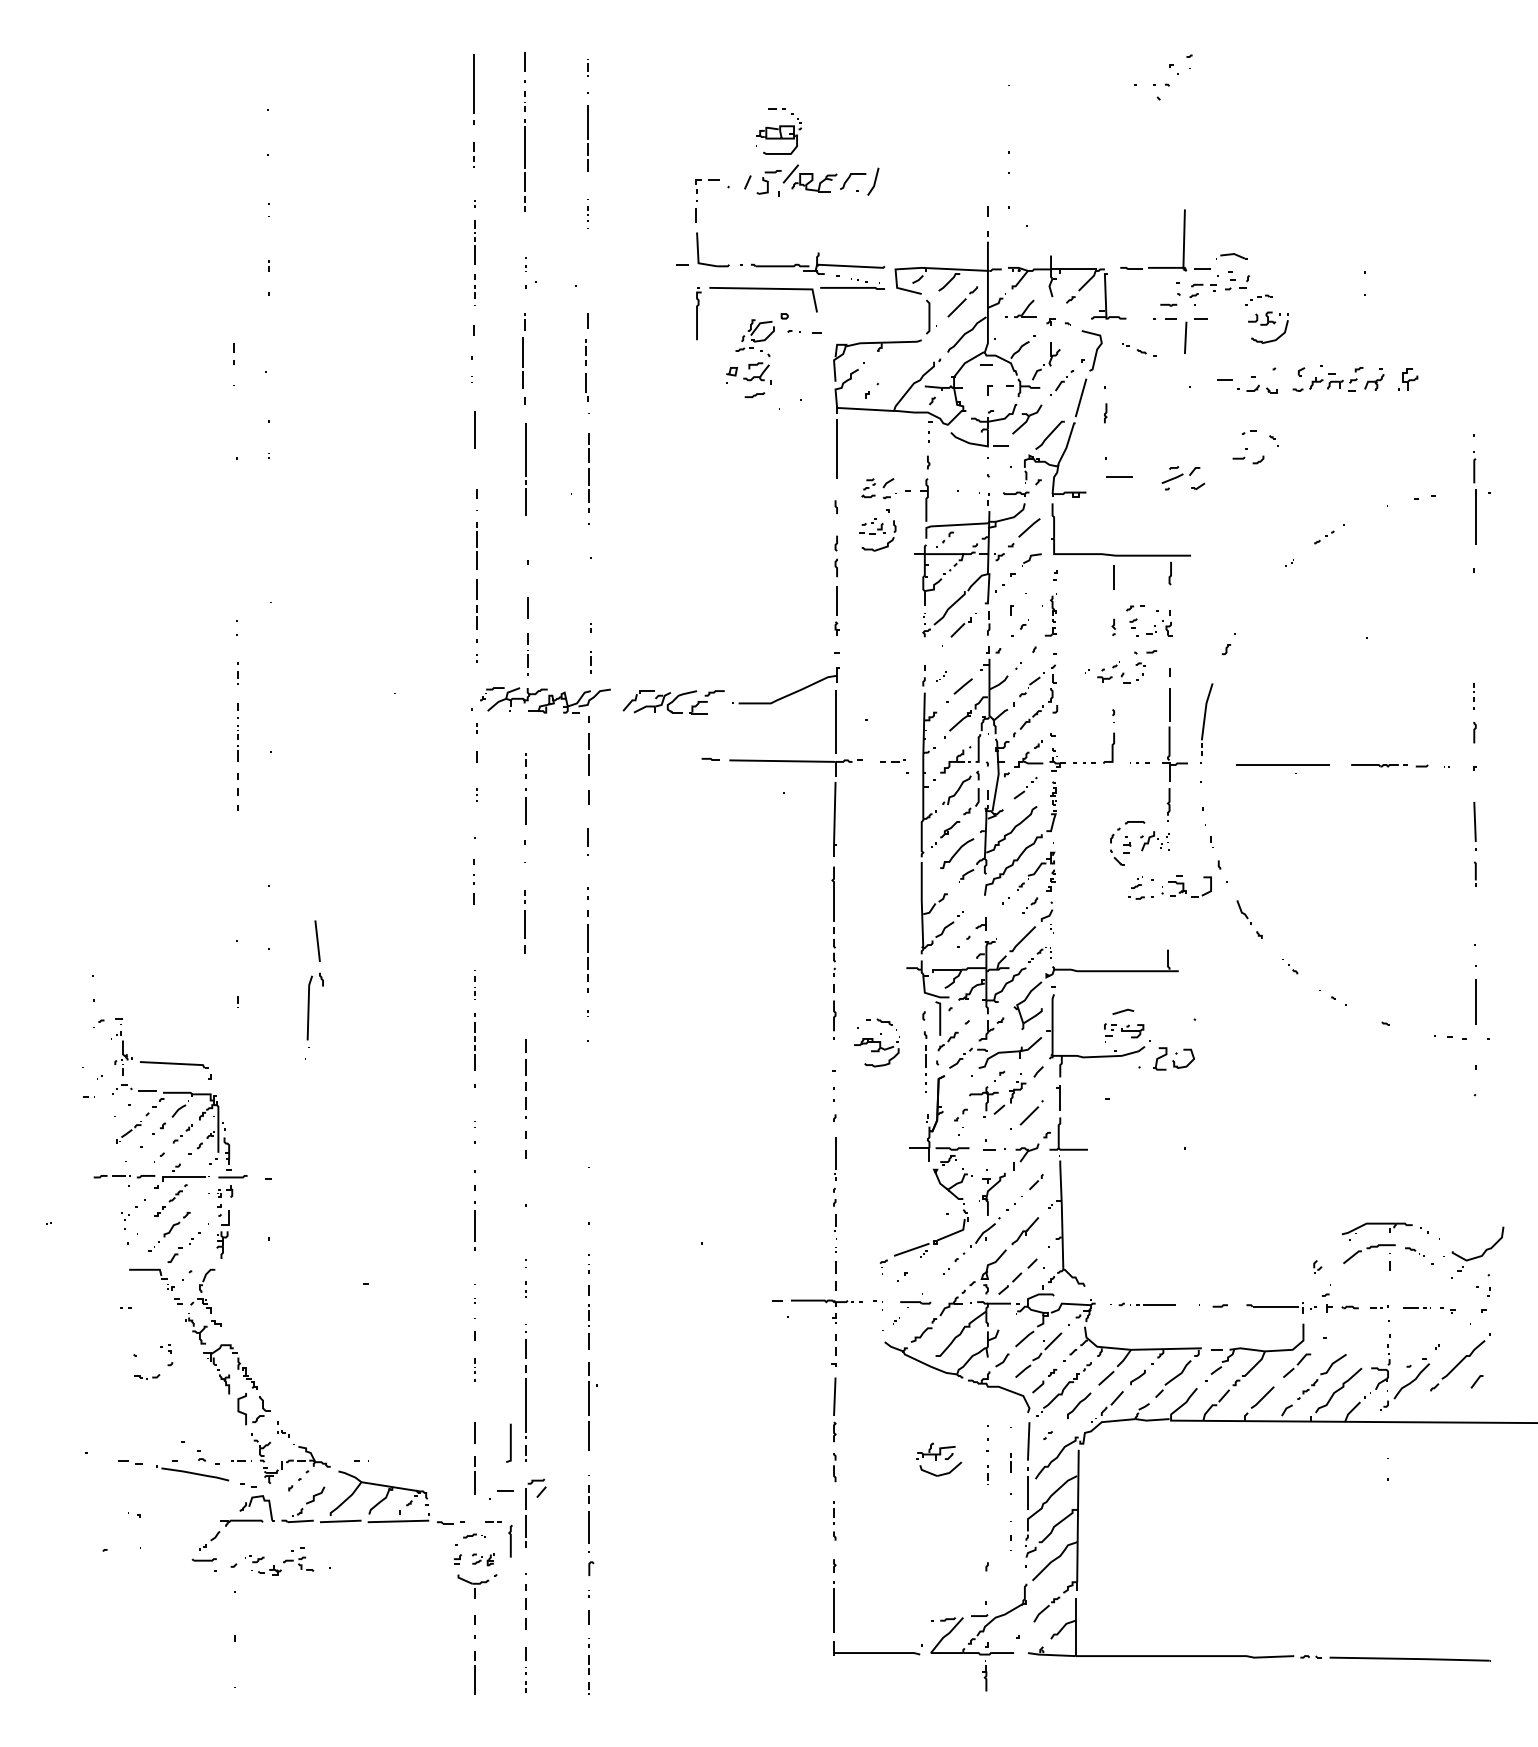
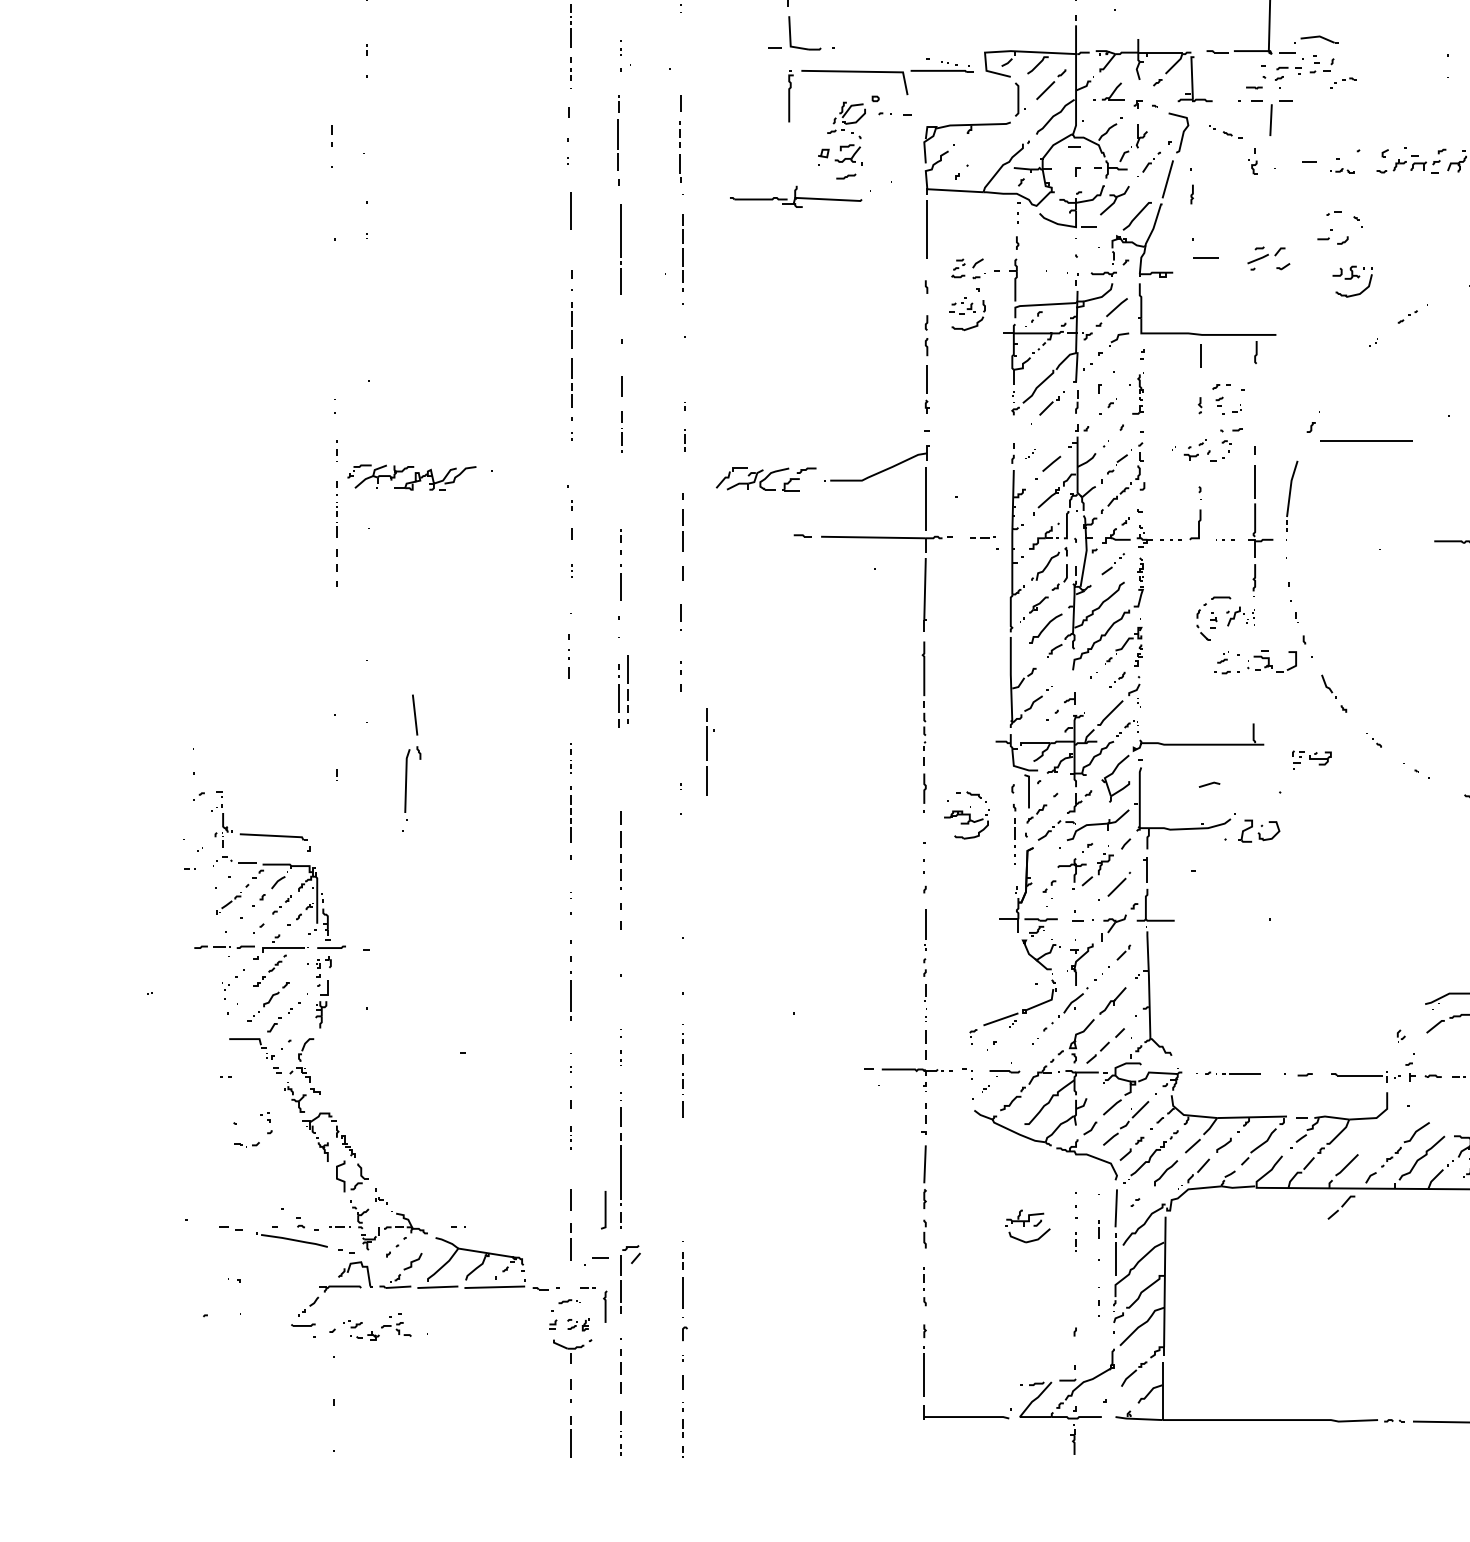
part: (1231, 256) -> (1316, 39), size x1.4
part: (818, 263) -> (796, 196), moved
part: (1268, 327) -> (1352, 281), moved
part: (1257, 388) -> (1341, 170), size x0.6
part: (1167, 623) -> (1253, 162), moved
part: (545, 700) -> (411, 477), moved
line: (1282, 764) -> (1366, 440), moved
line: (587, 958) -> (627, 689), moved
part: (1124, 1032) -> (1312, 759), moved
part: (1297, 1365) -> (1341, 1207), moved
part: (592, 1406) -> (709, 751), moved

